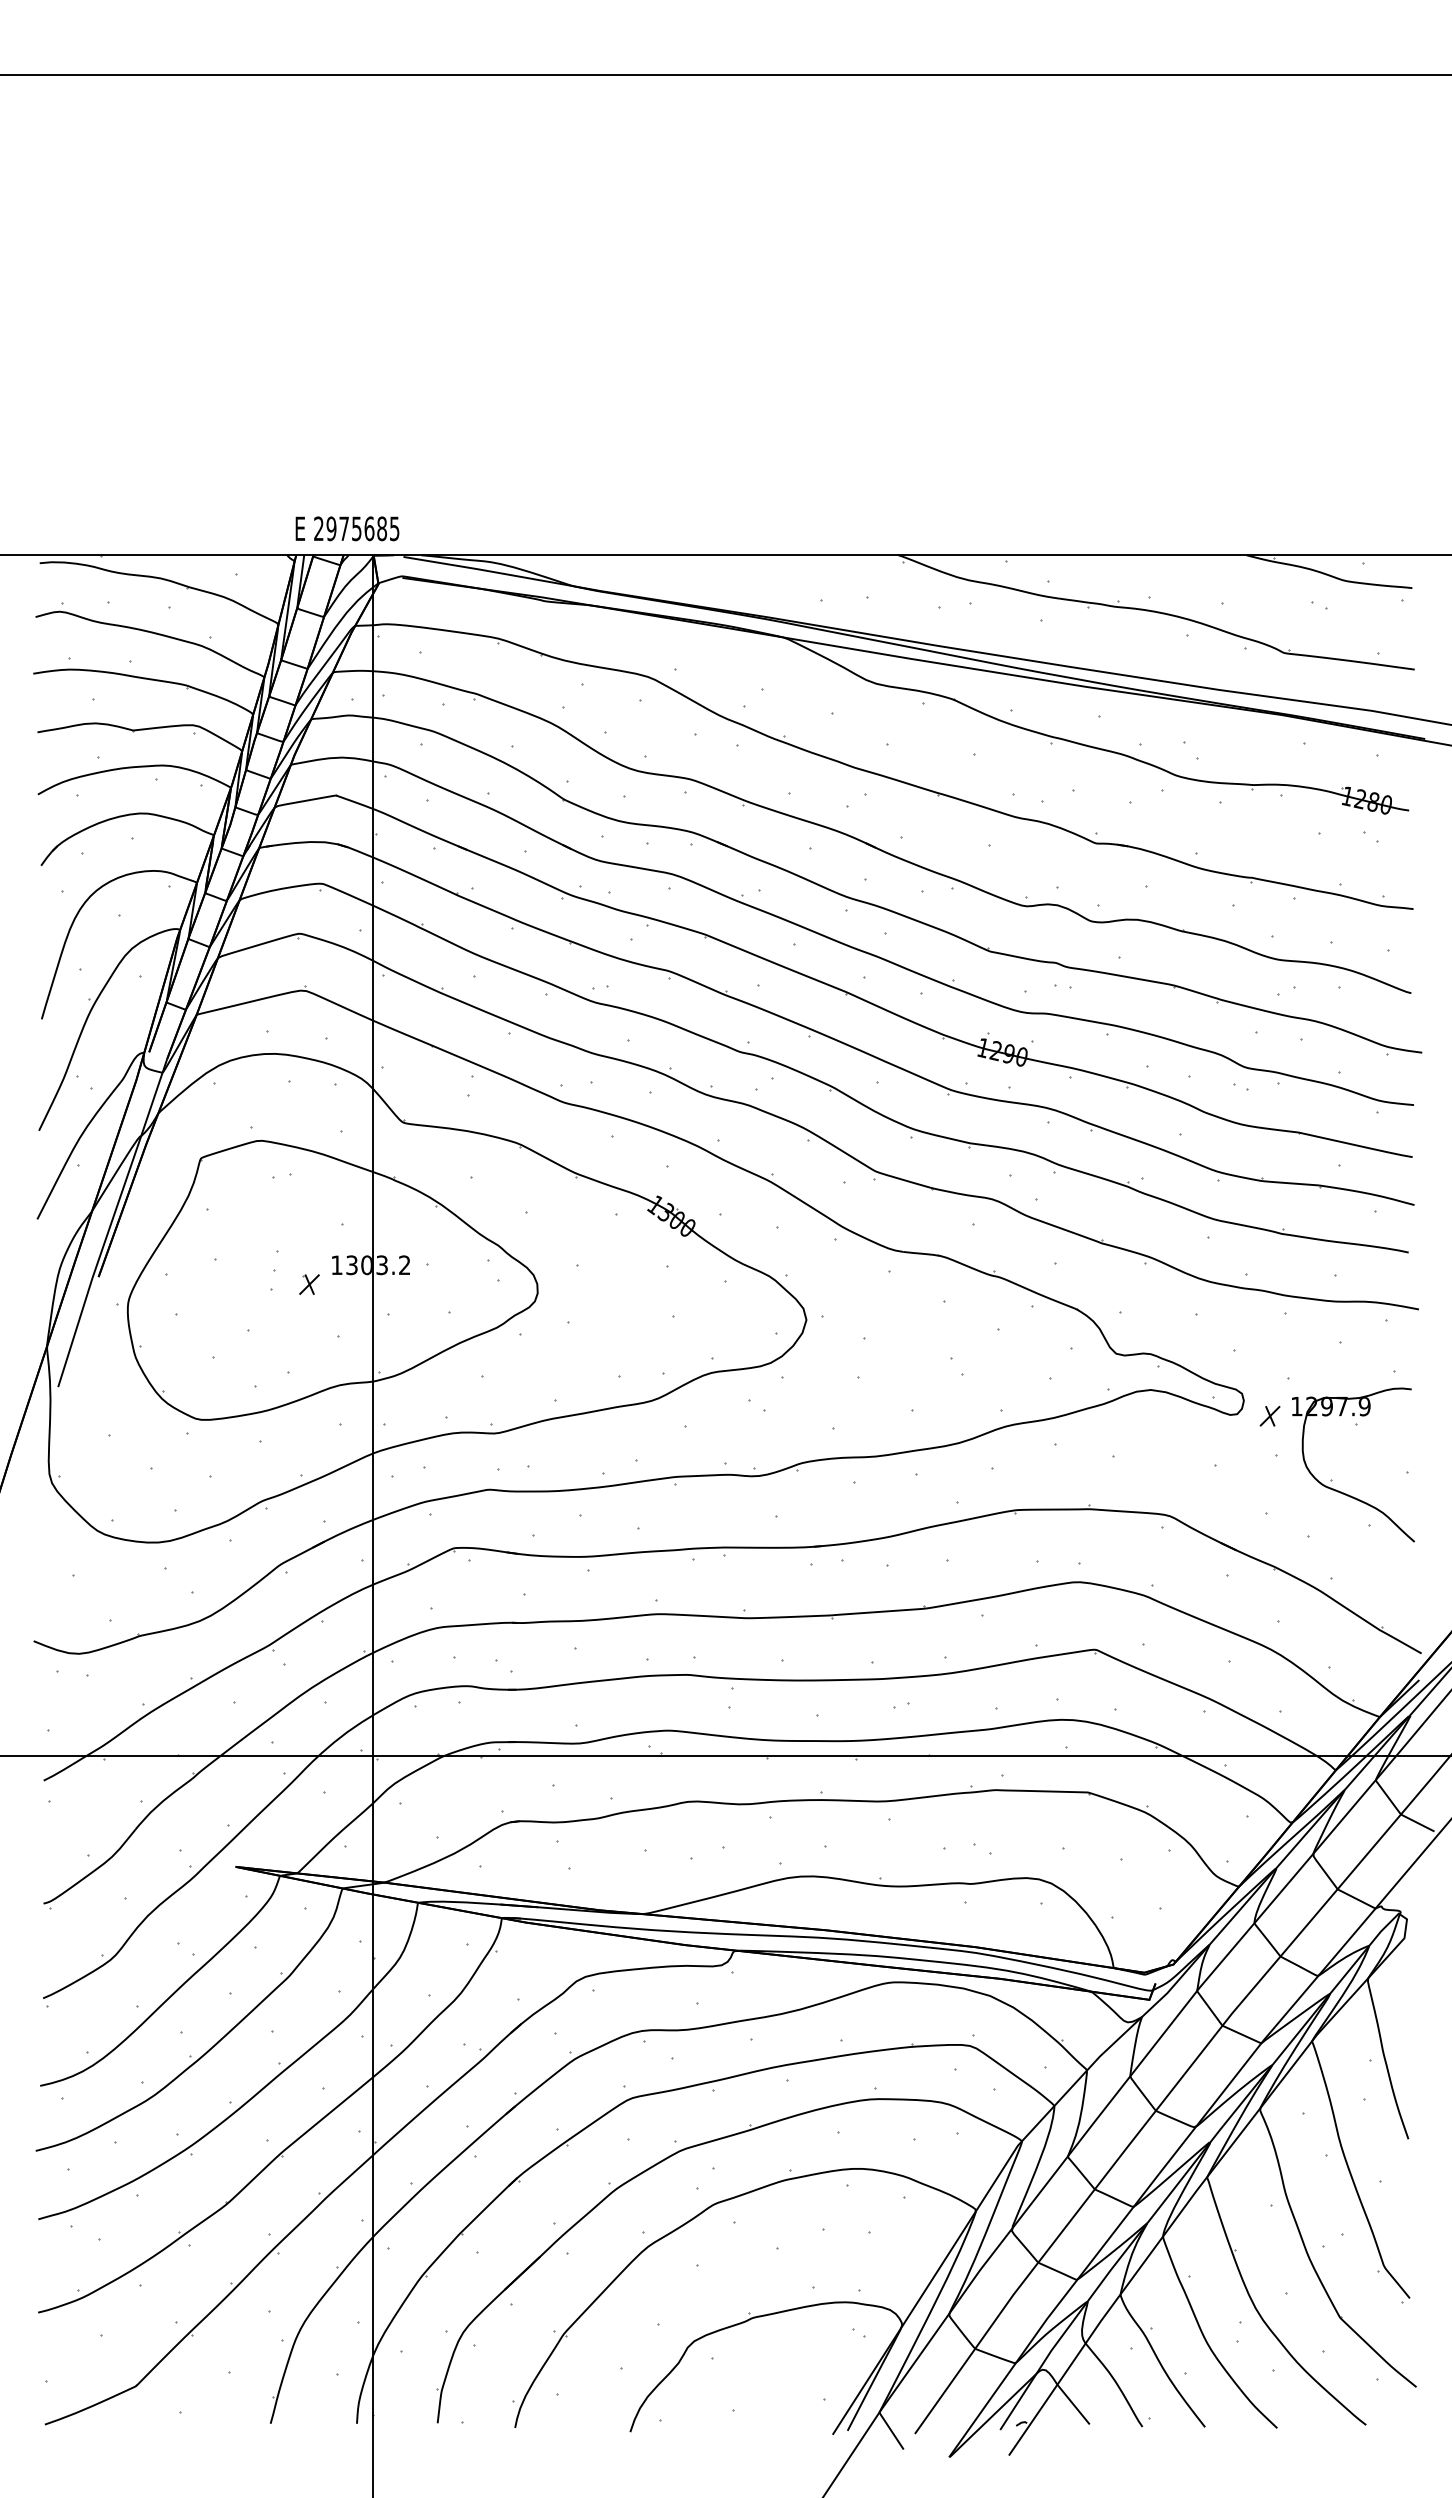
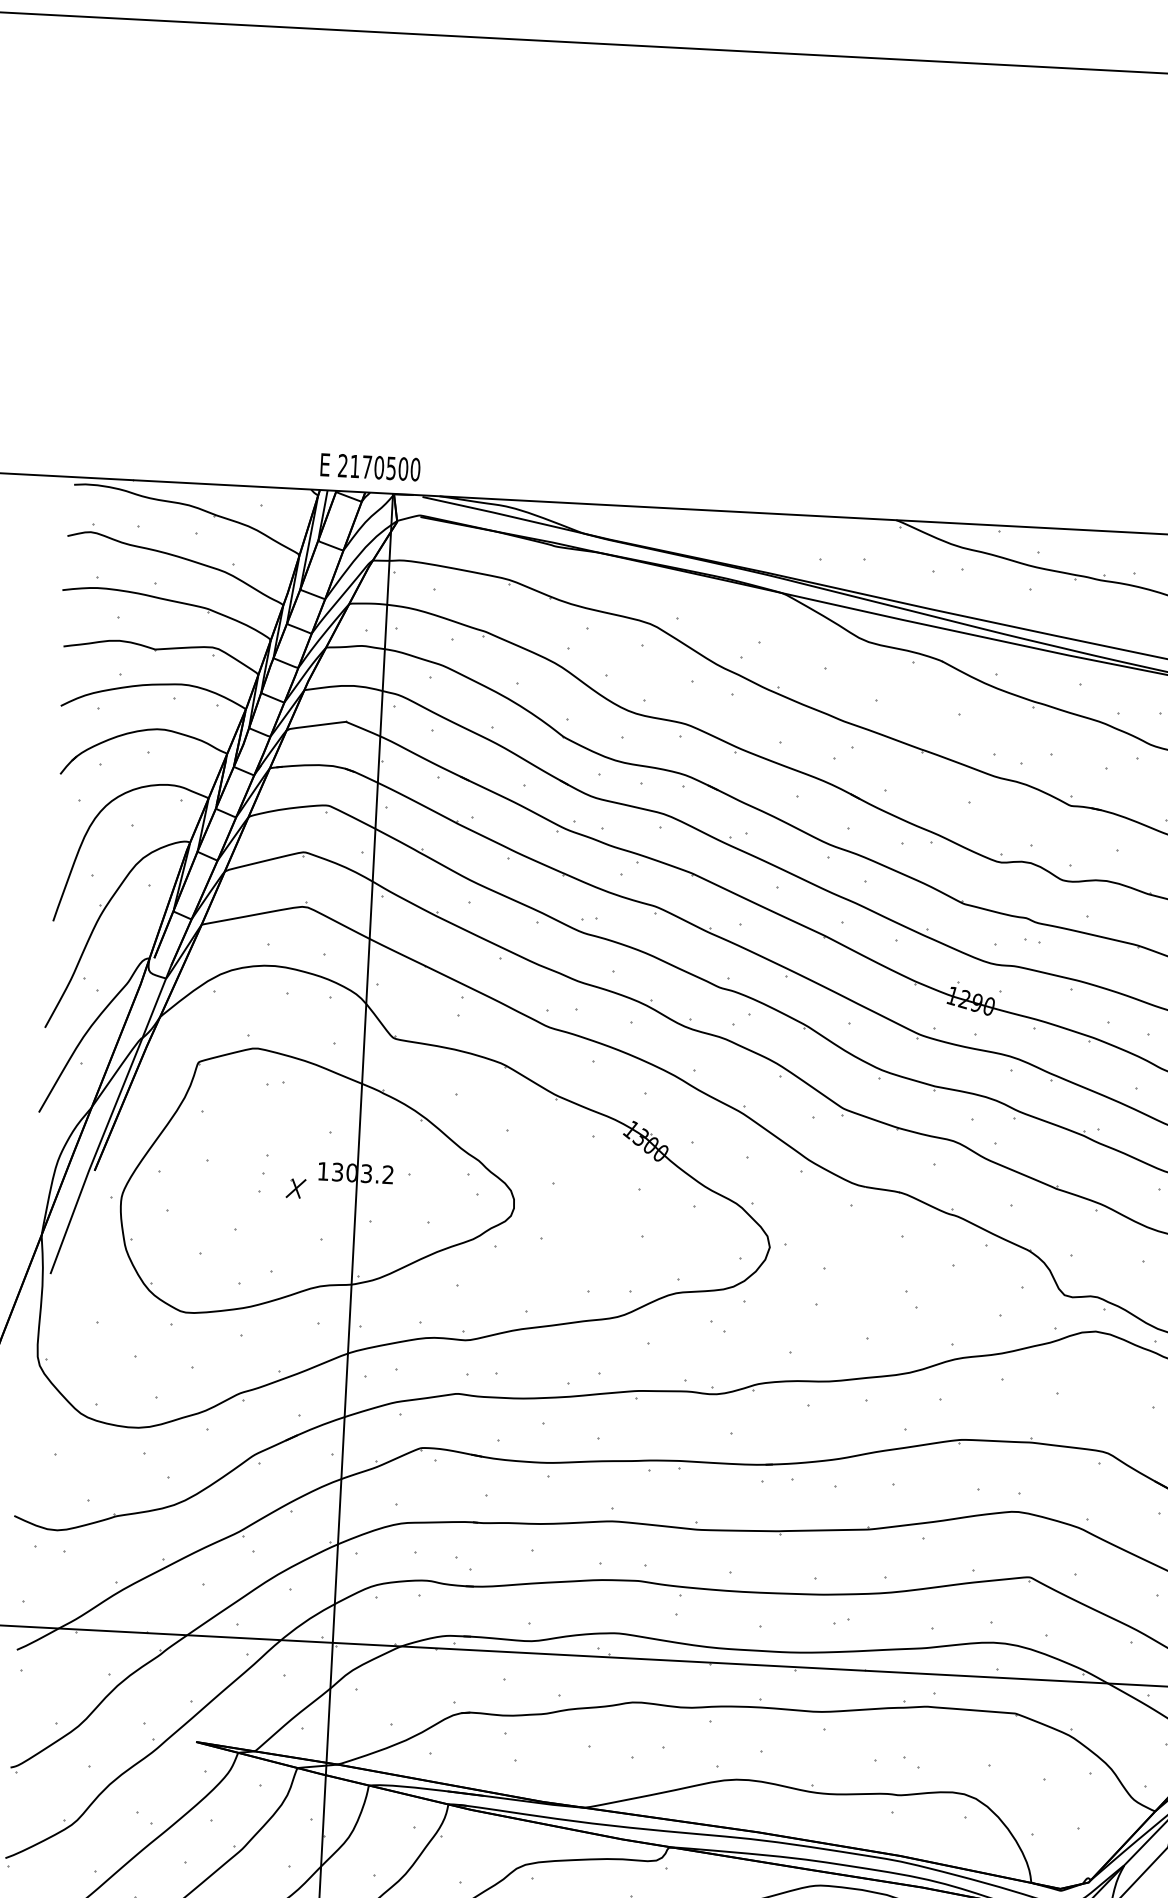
text: (362, 528) -> (384, 467), 2975685 -> 2170500

